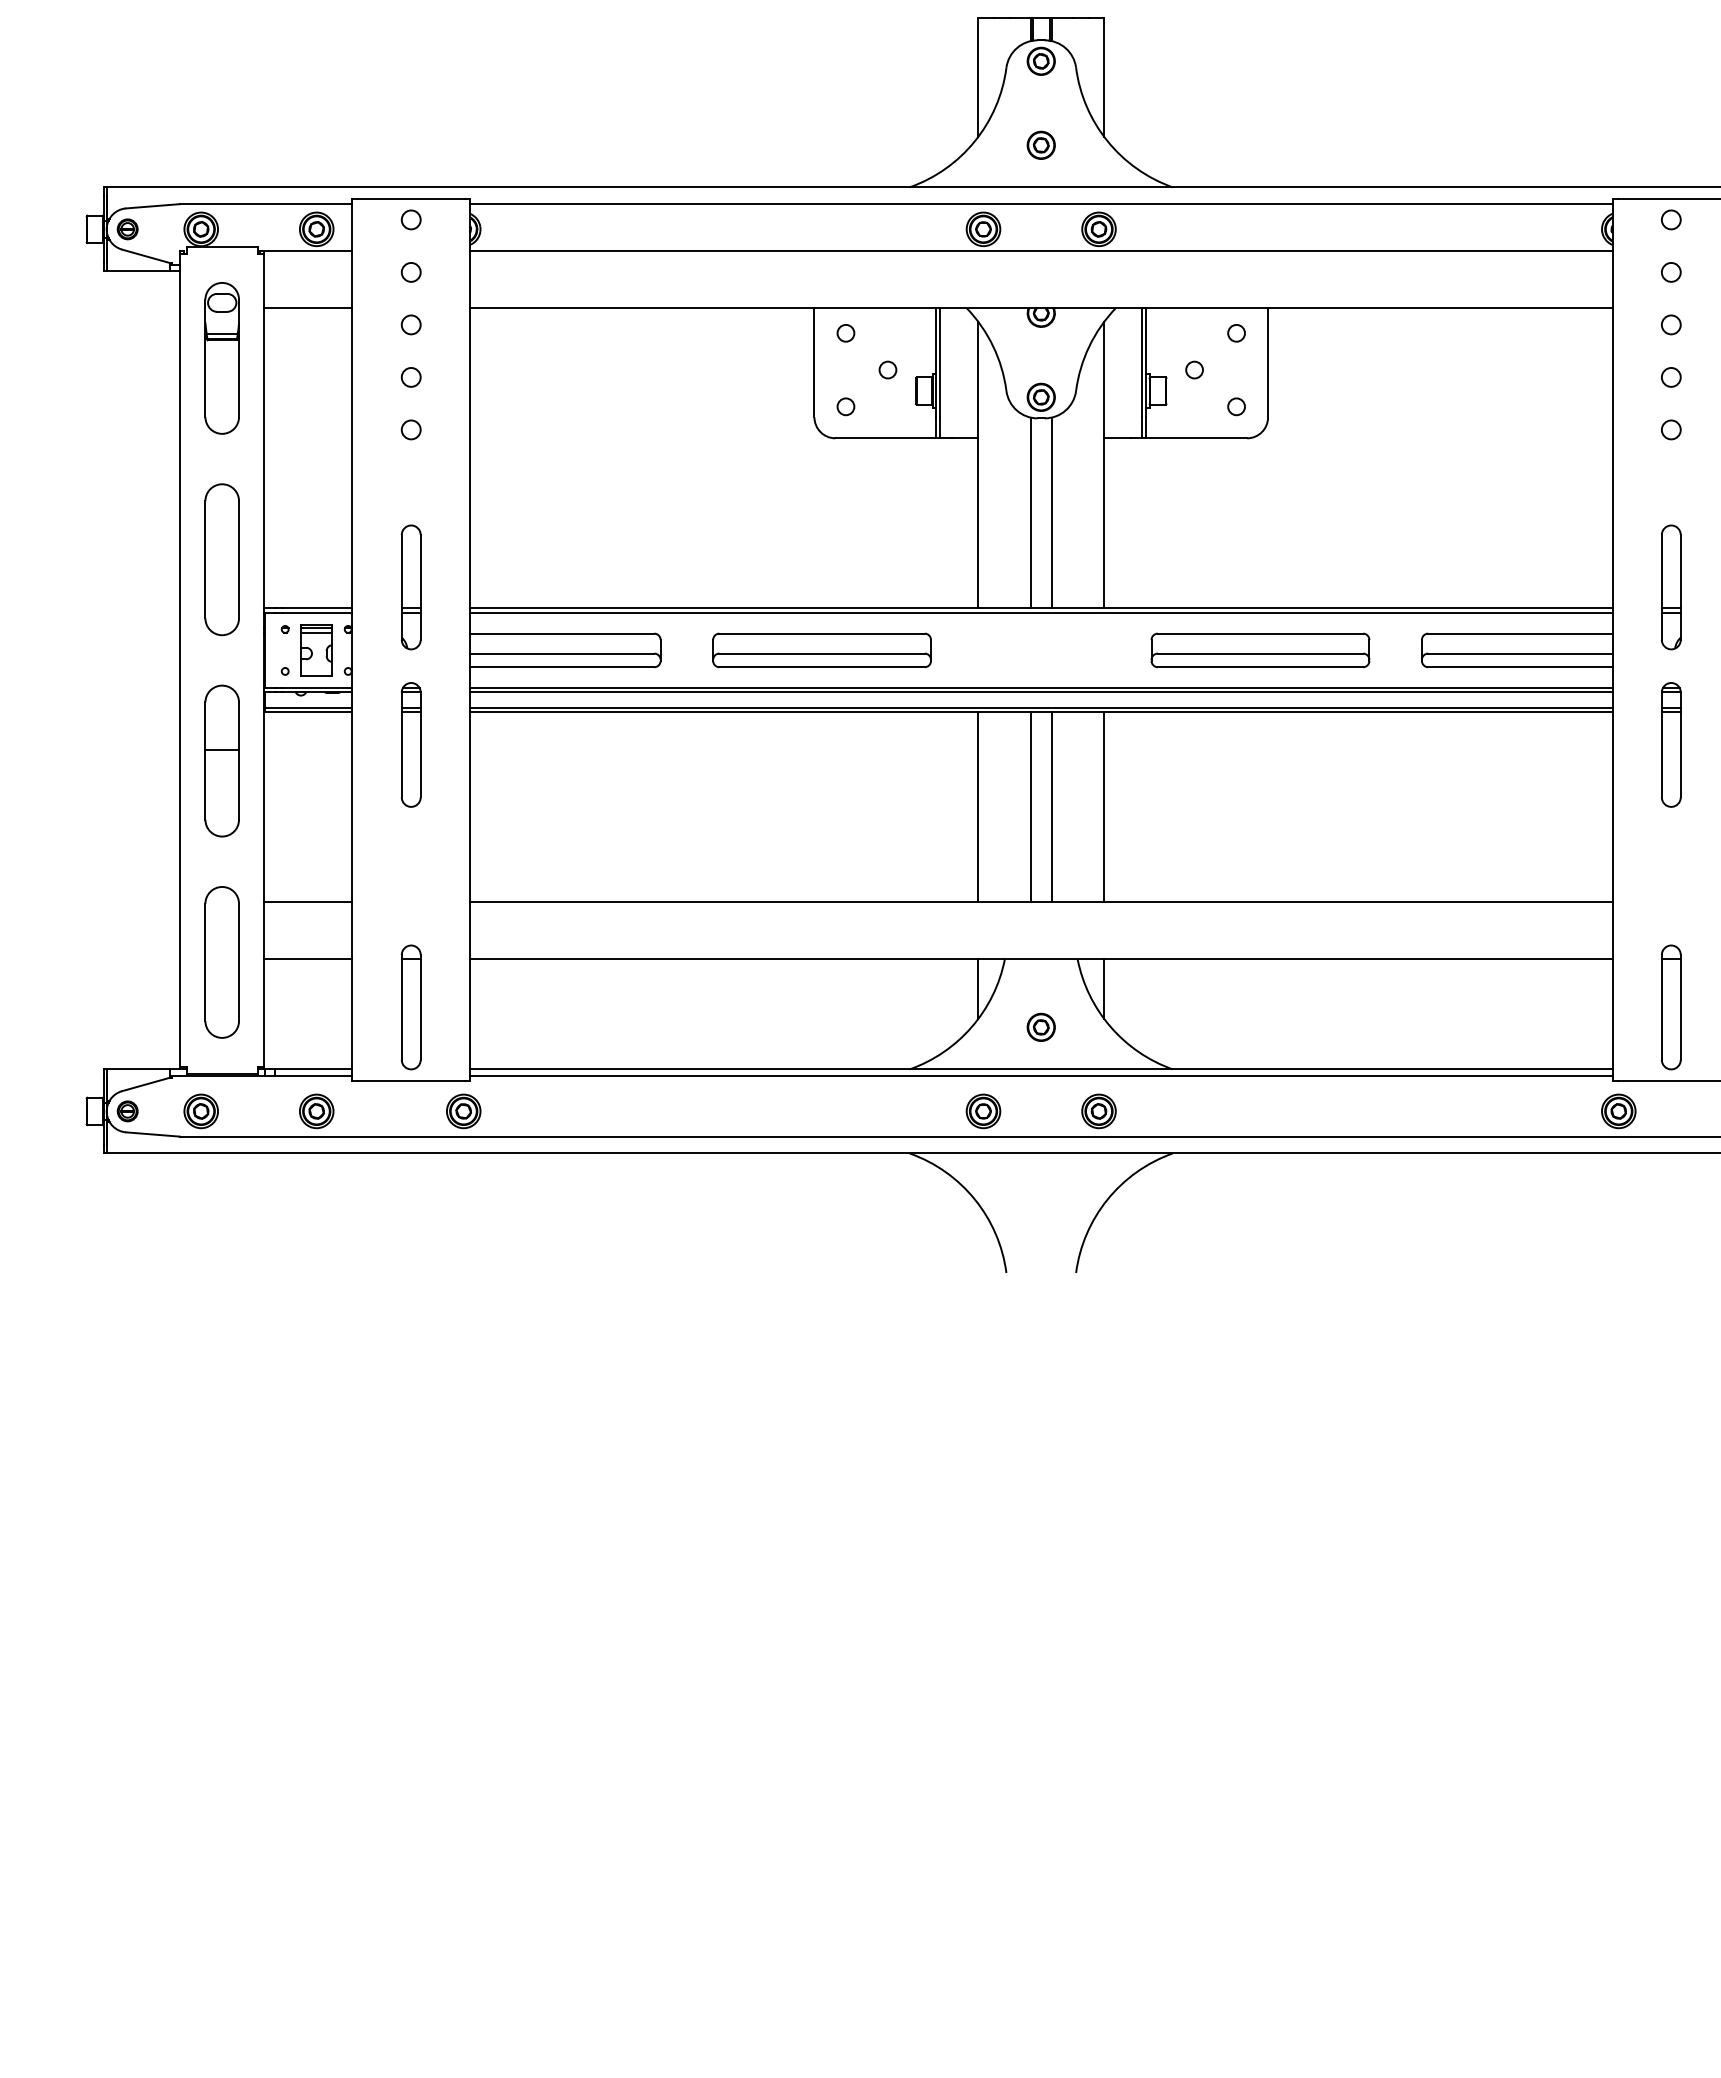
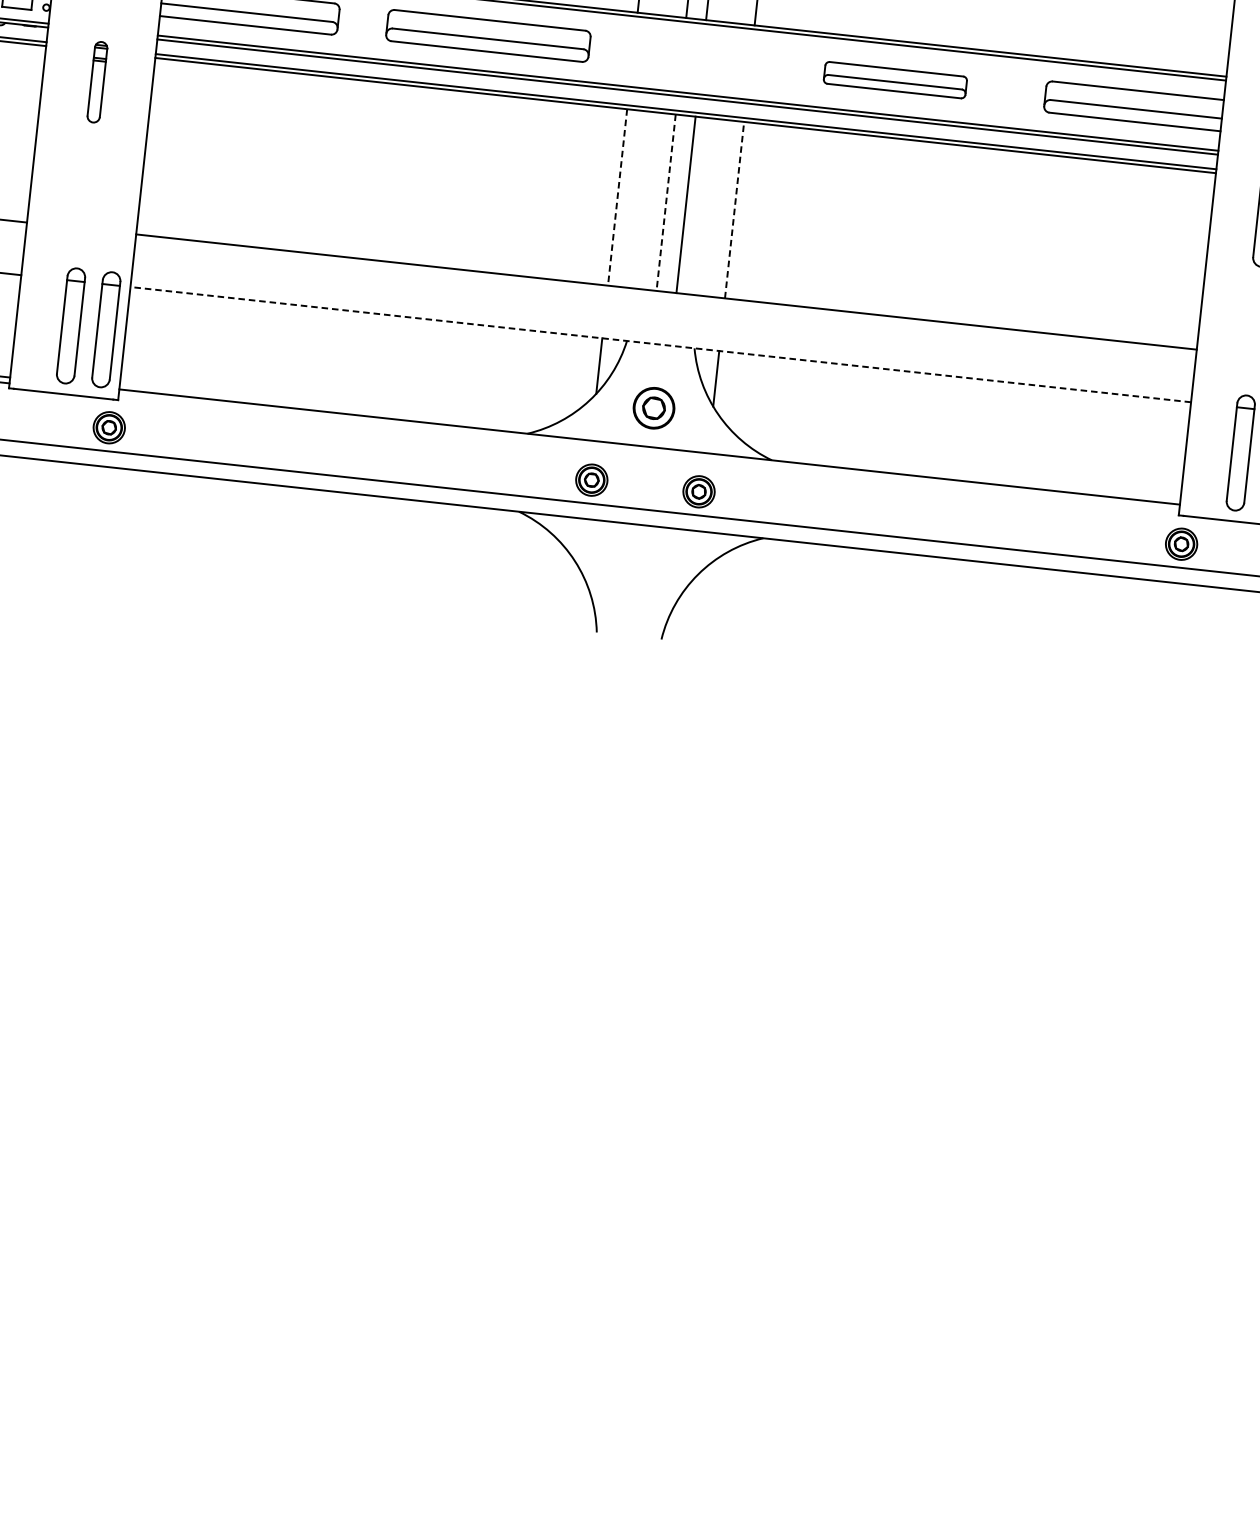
part: (1260, 650) -> (895, 80), size x0.7
part: (410, 744) -> (96, 81), size x0.7
line: (1104, 806) -> (734, 209), solid -> dashed
line: (978, 807) -> (617, 197), solid -> dashed
line: (1030, 807) -> (666, 202), solid -> dashed
line: (1040, 959) -> (660, 344), solid -> dashed
part: (448, 1007) -> (105, 329), added
part: (1040, 1026) -> (653, 407), size x1.6
line: (1041, 1075) -> (649, 452), removed

